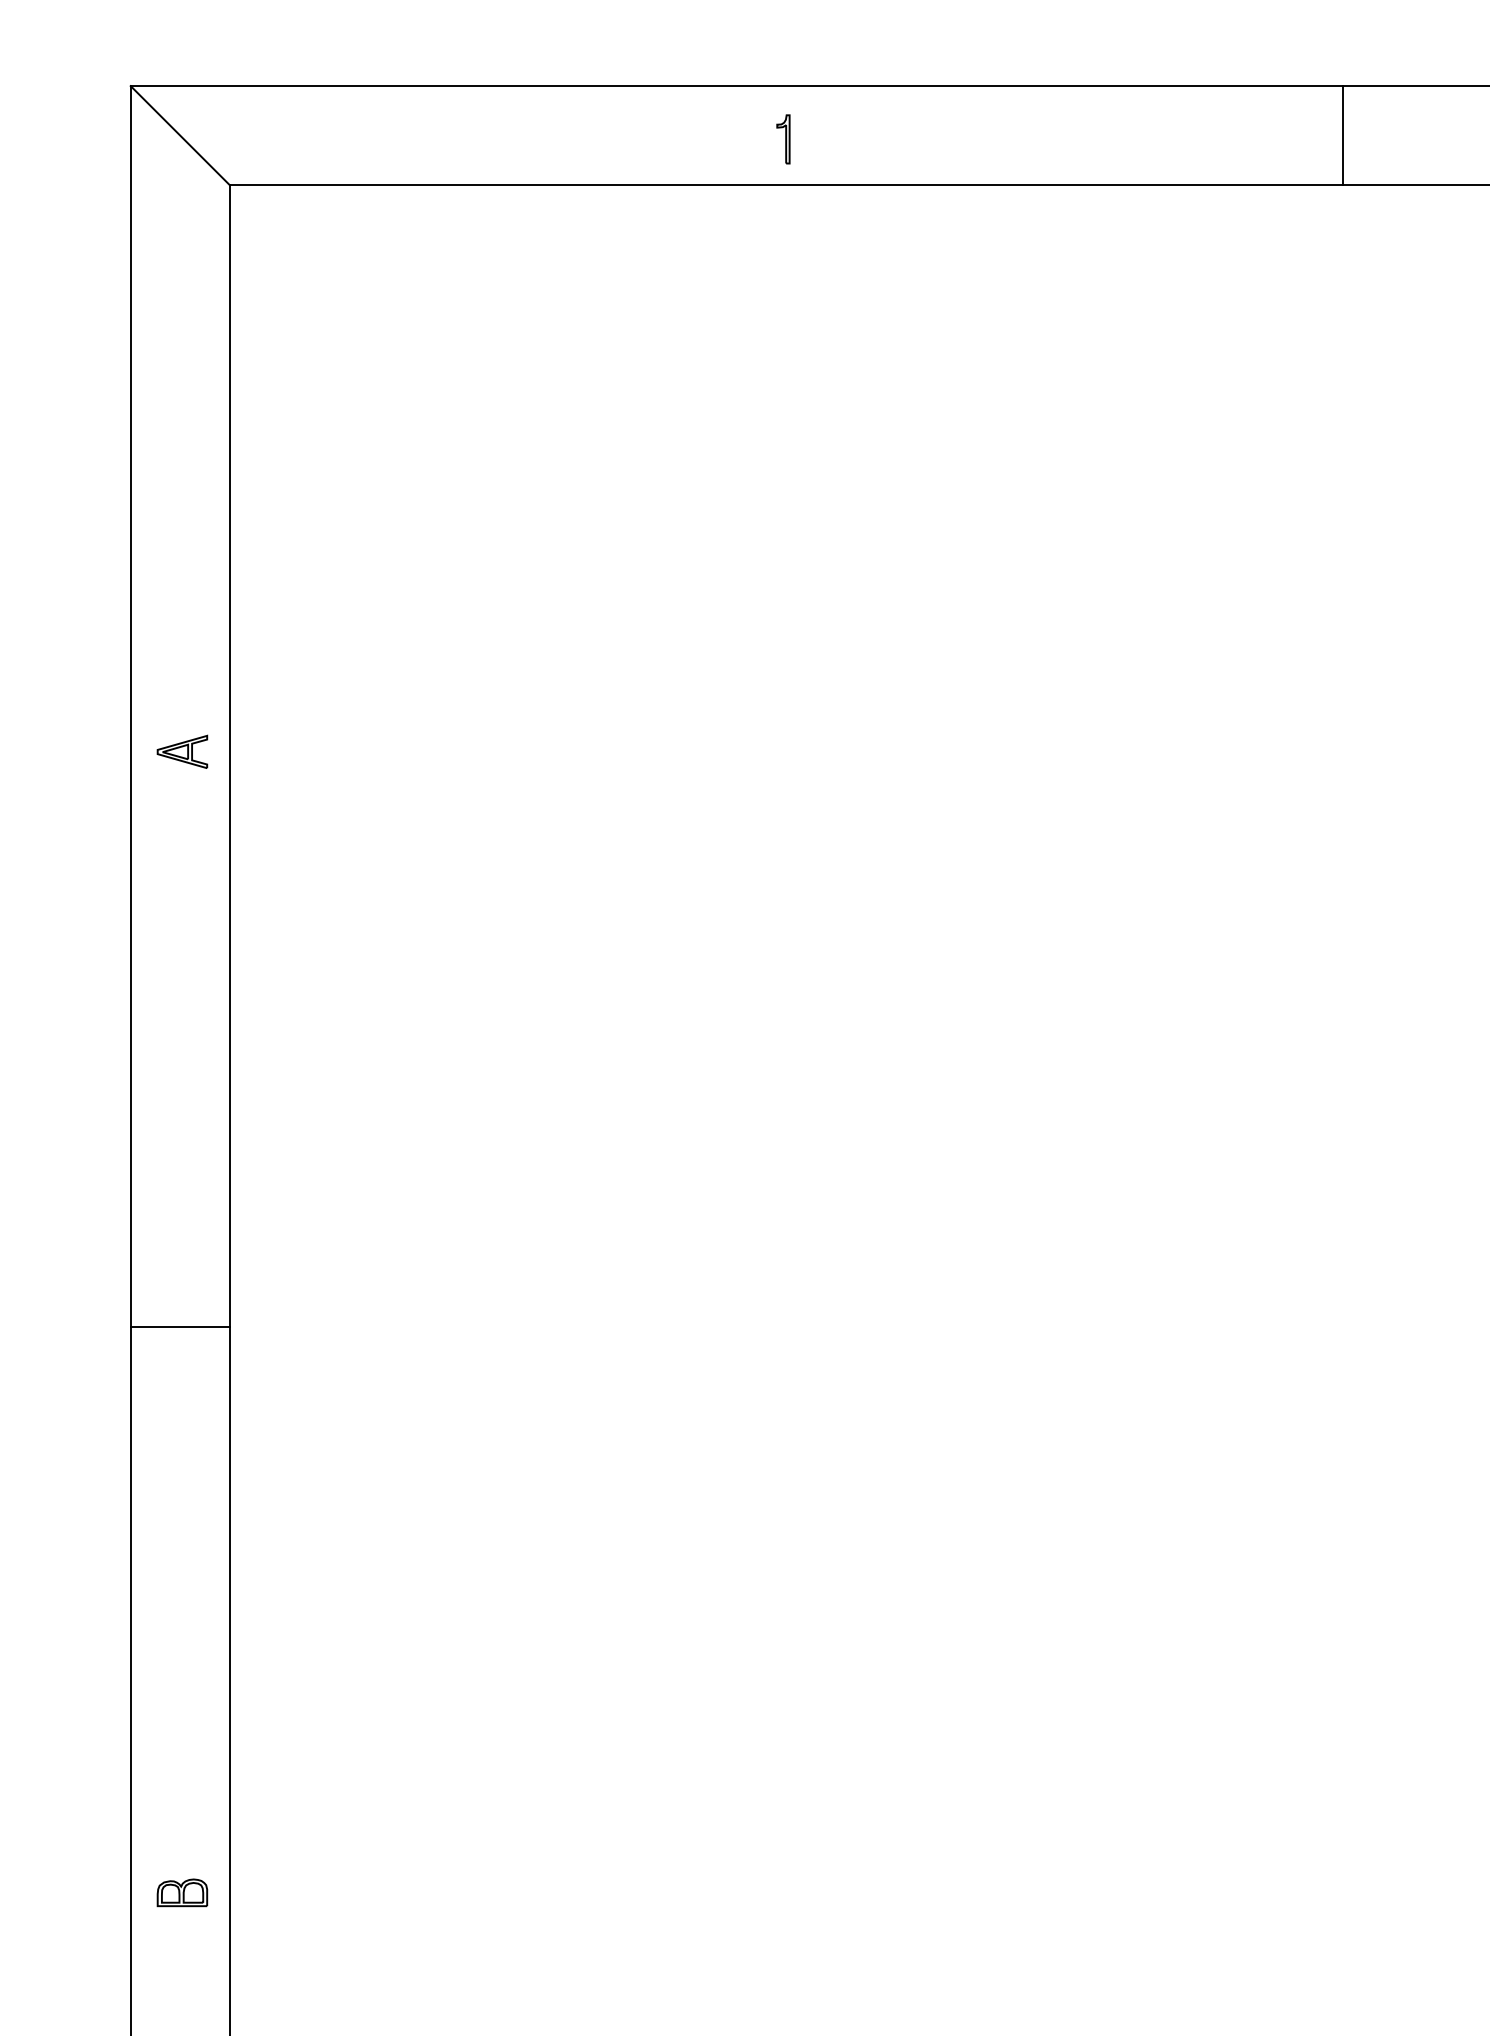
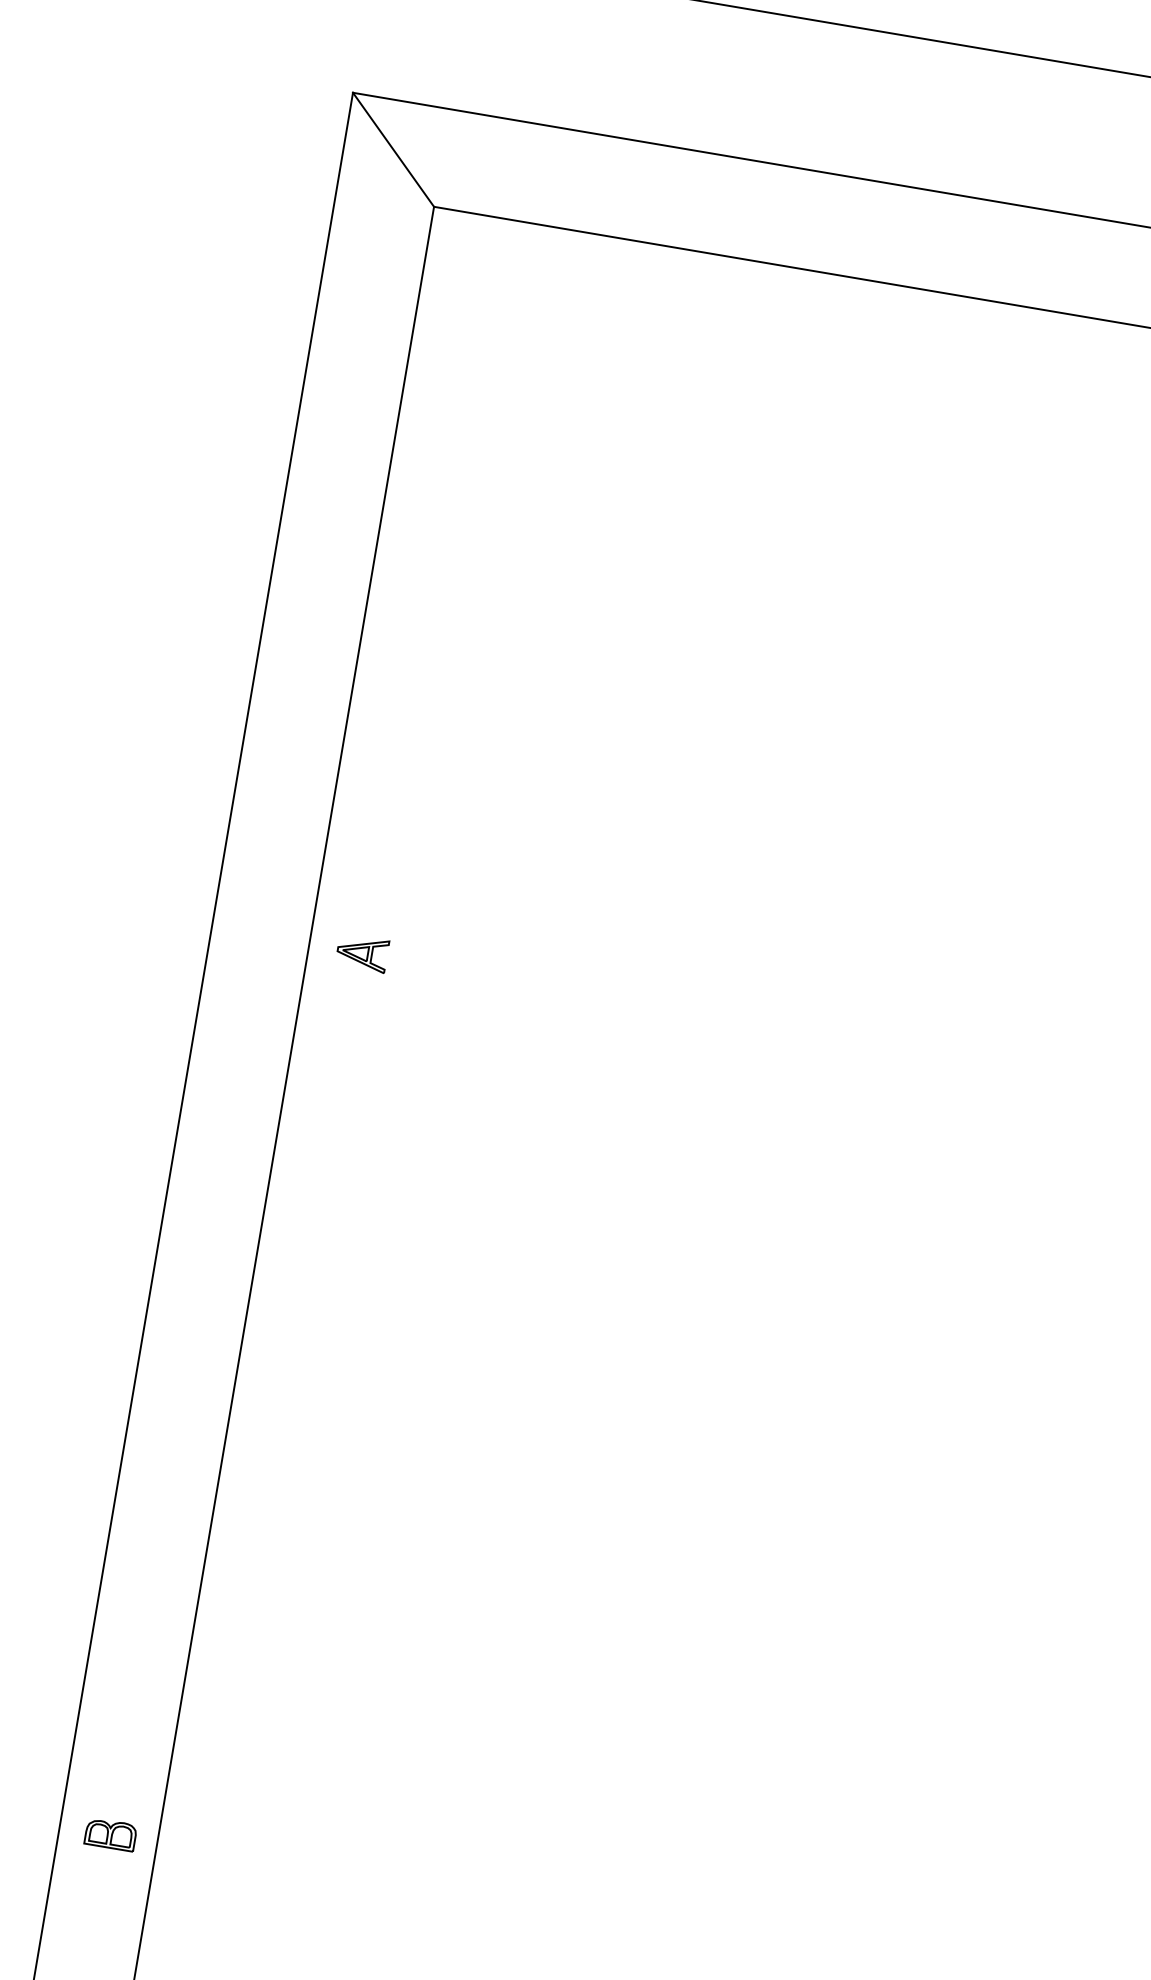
part: (783, 139) -> (987, 254), removed
part: (182, 751) -> (362, 952), moved
line: (179, 1326) -> (194, 1323), removed
part: (182, 1892) -> (110, 1834), moved

